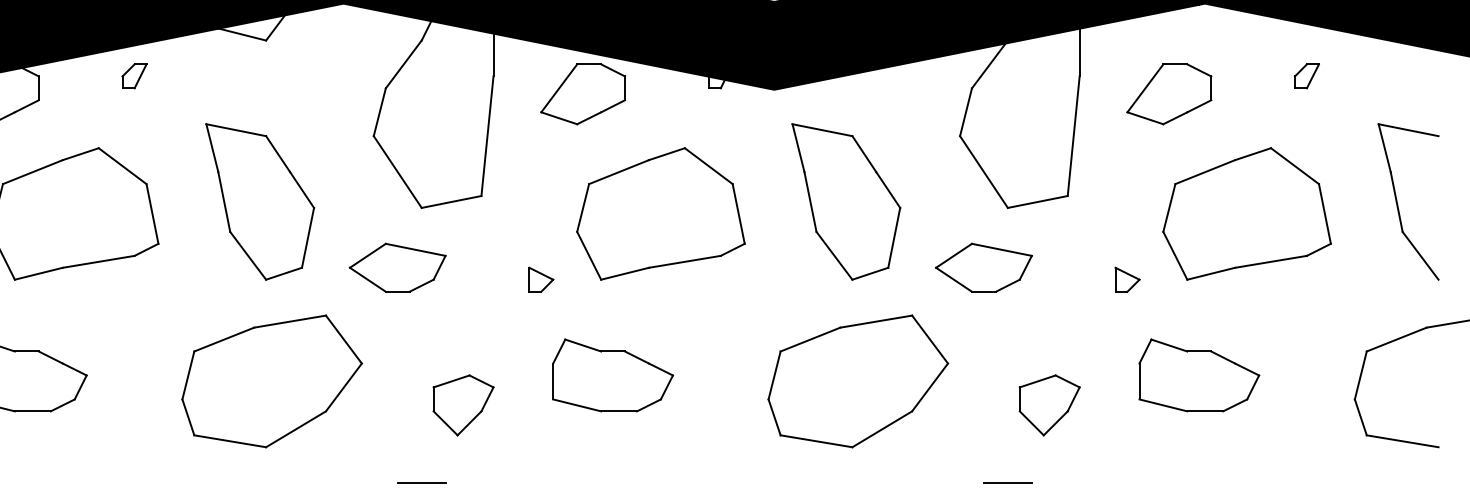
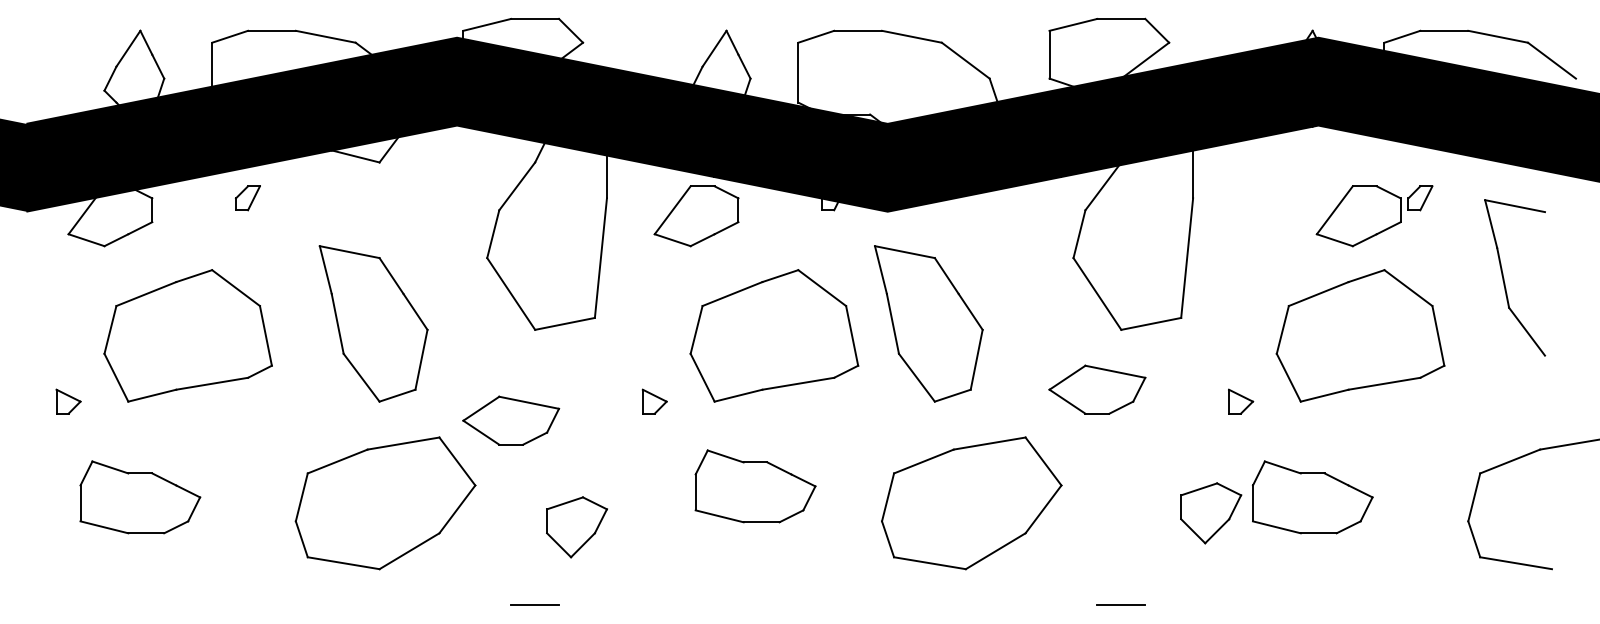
part: (1169, 94) -> (1358, 216), moved
part: (846, 201) -> (928, 323), moved
part: (1398, 202) -> (1504, 278), moved
part: (398, 267) -> (511, 420), moved
part: (613, 375) -> (755, 486), moved
part: (1050, 405) -> (1211, 513), moved

